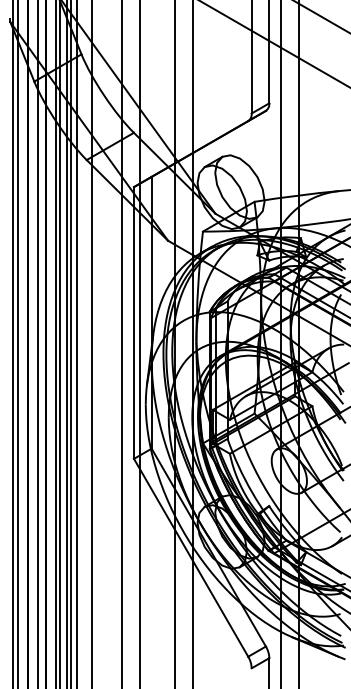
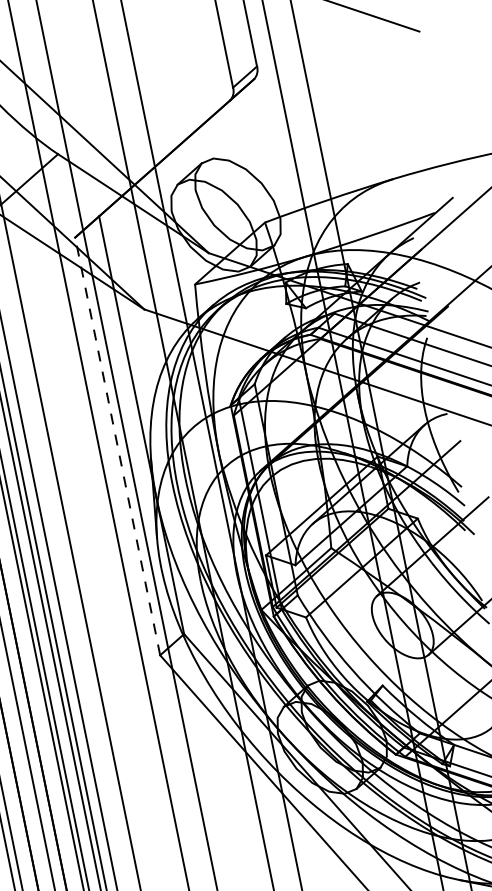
line: (134, 322) -> (118, 445), solid -> dashed

